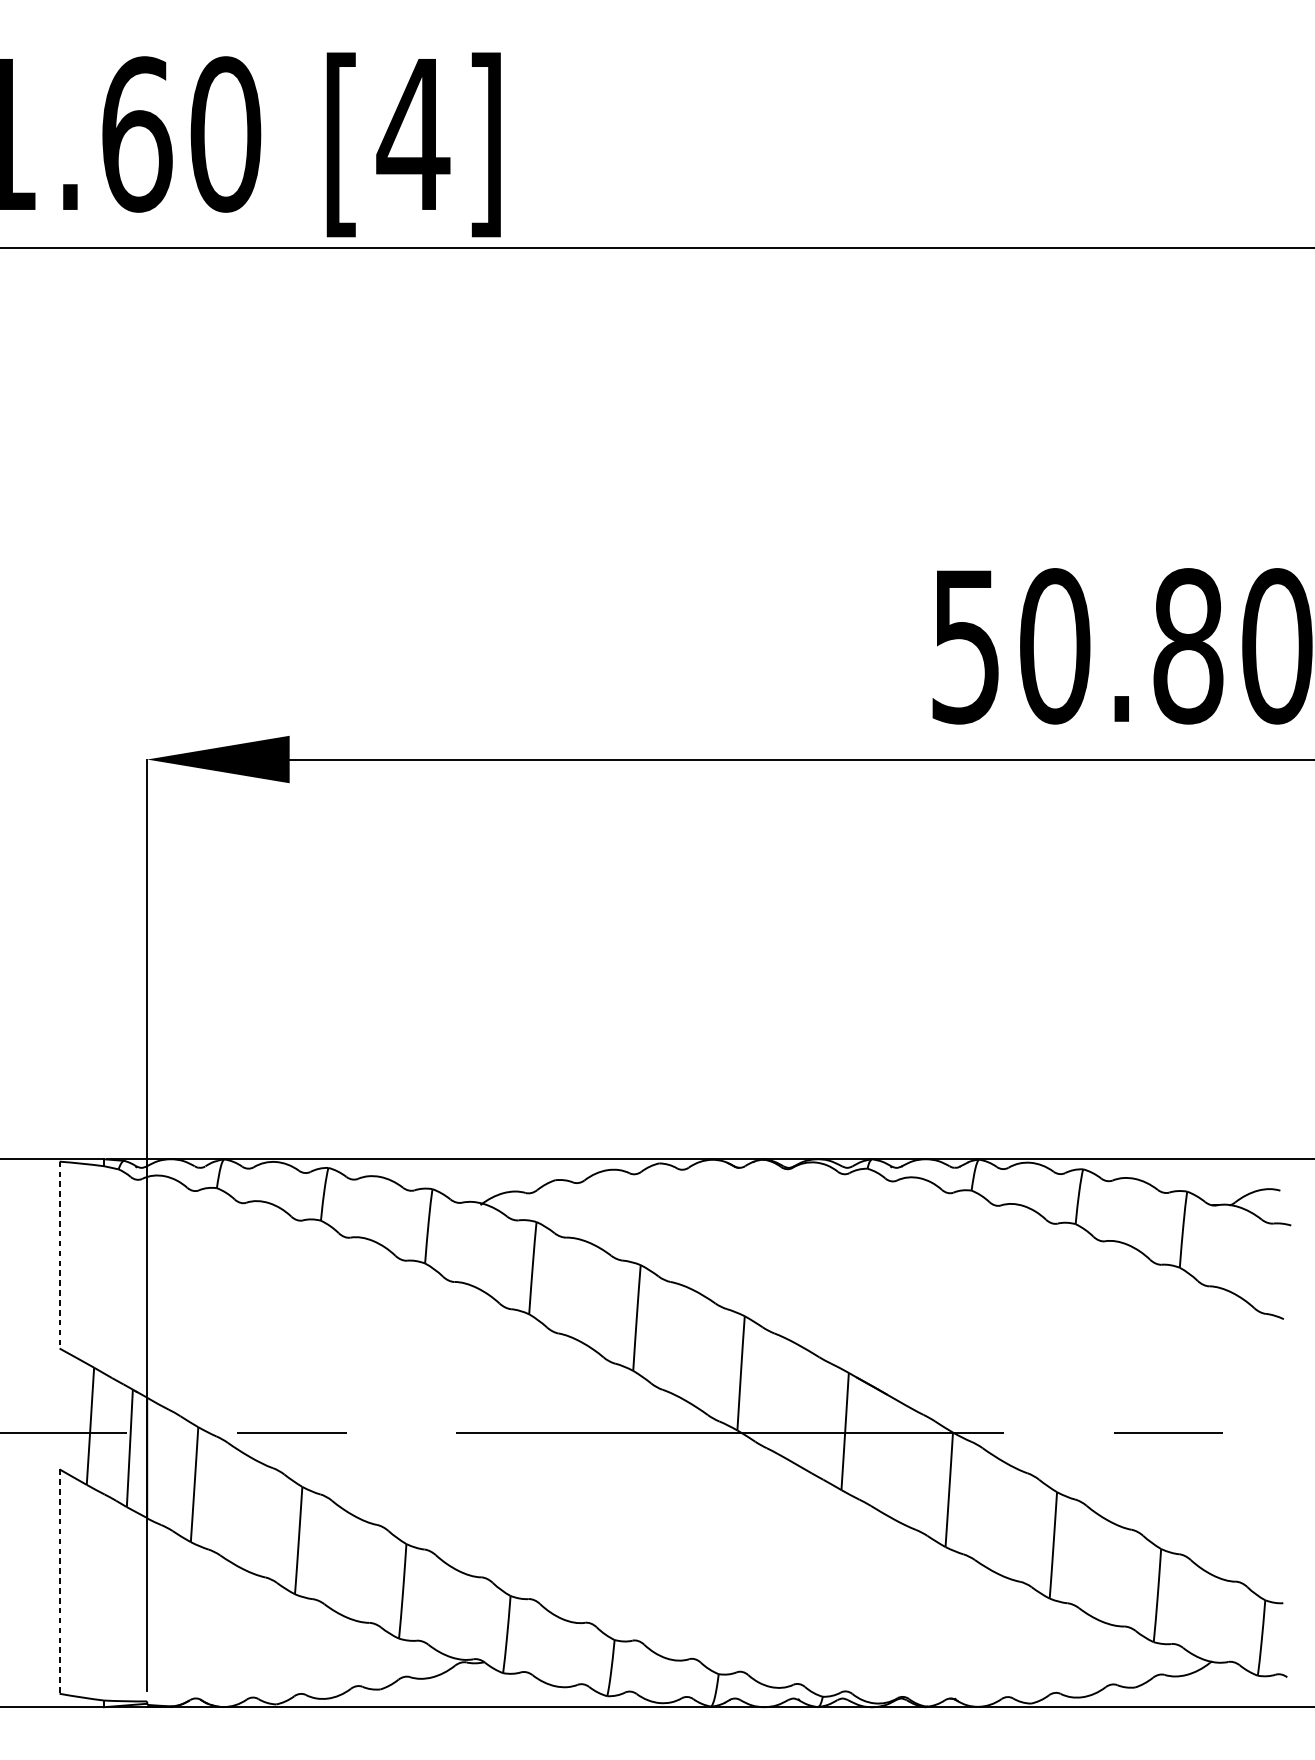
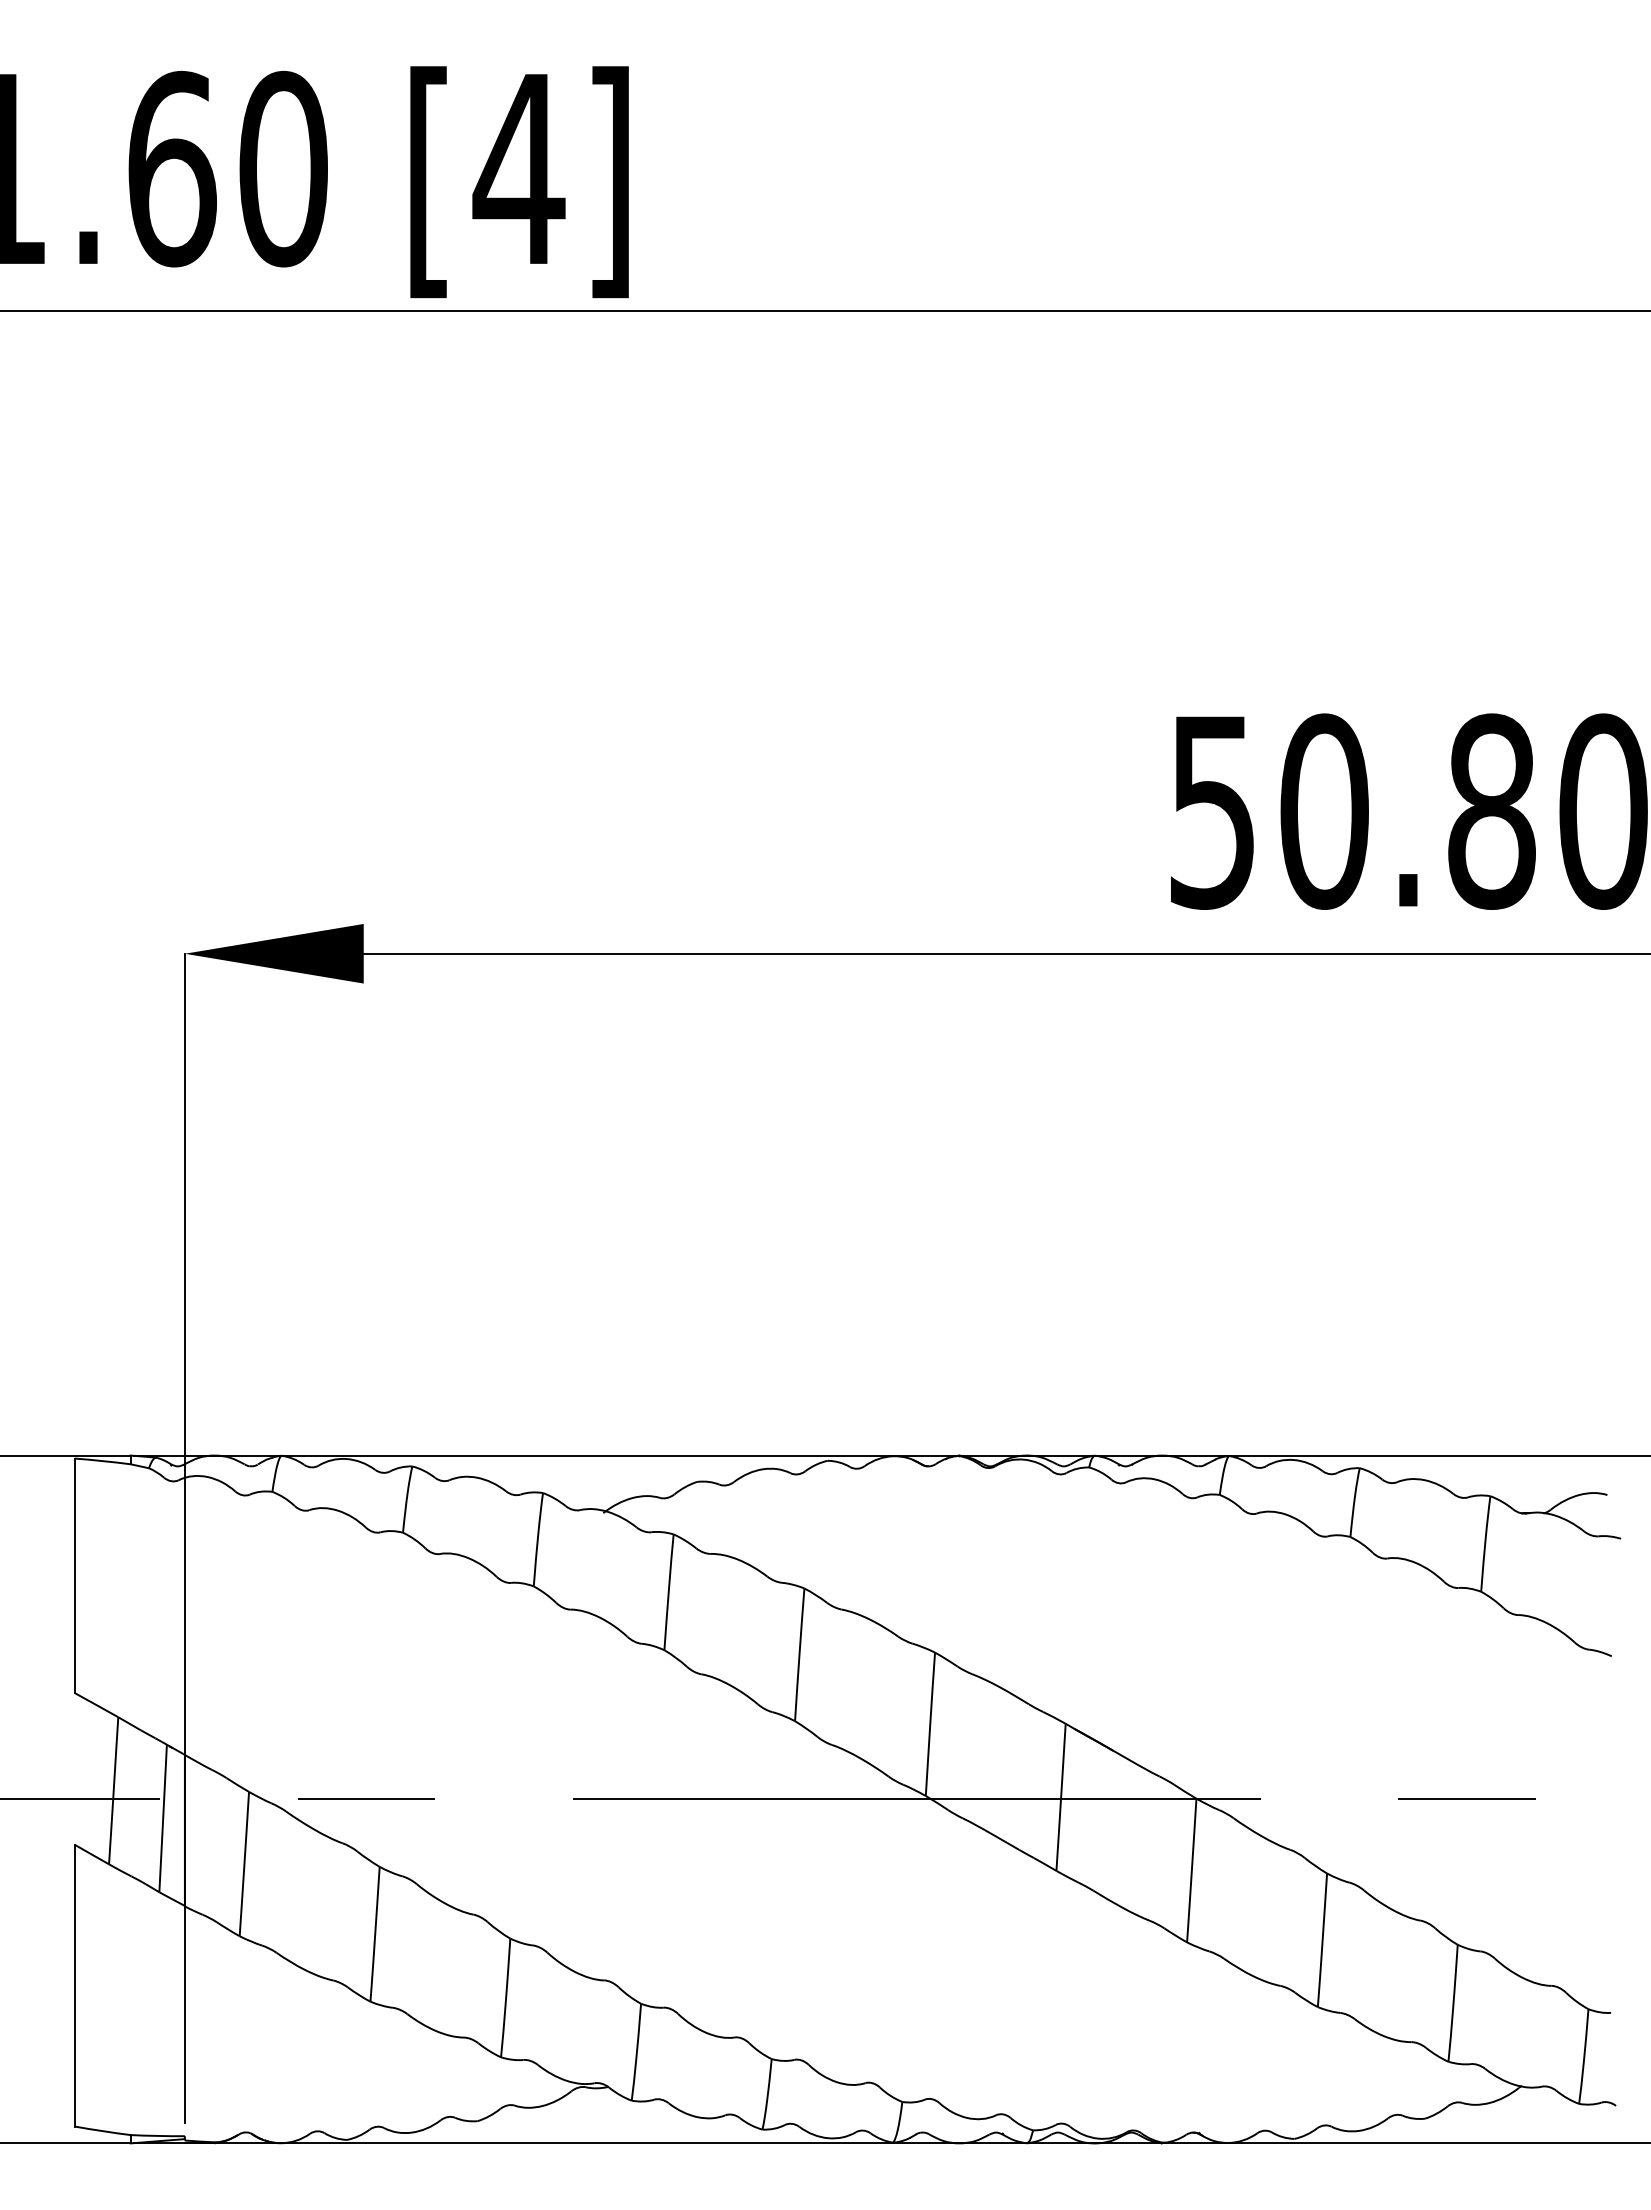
line: (59, 1255) -> (74, 1576), dashed -> solid
line: (59, 1581) -> (74, 1985), dashed -> solid

